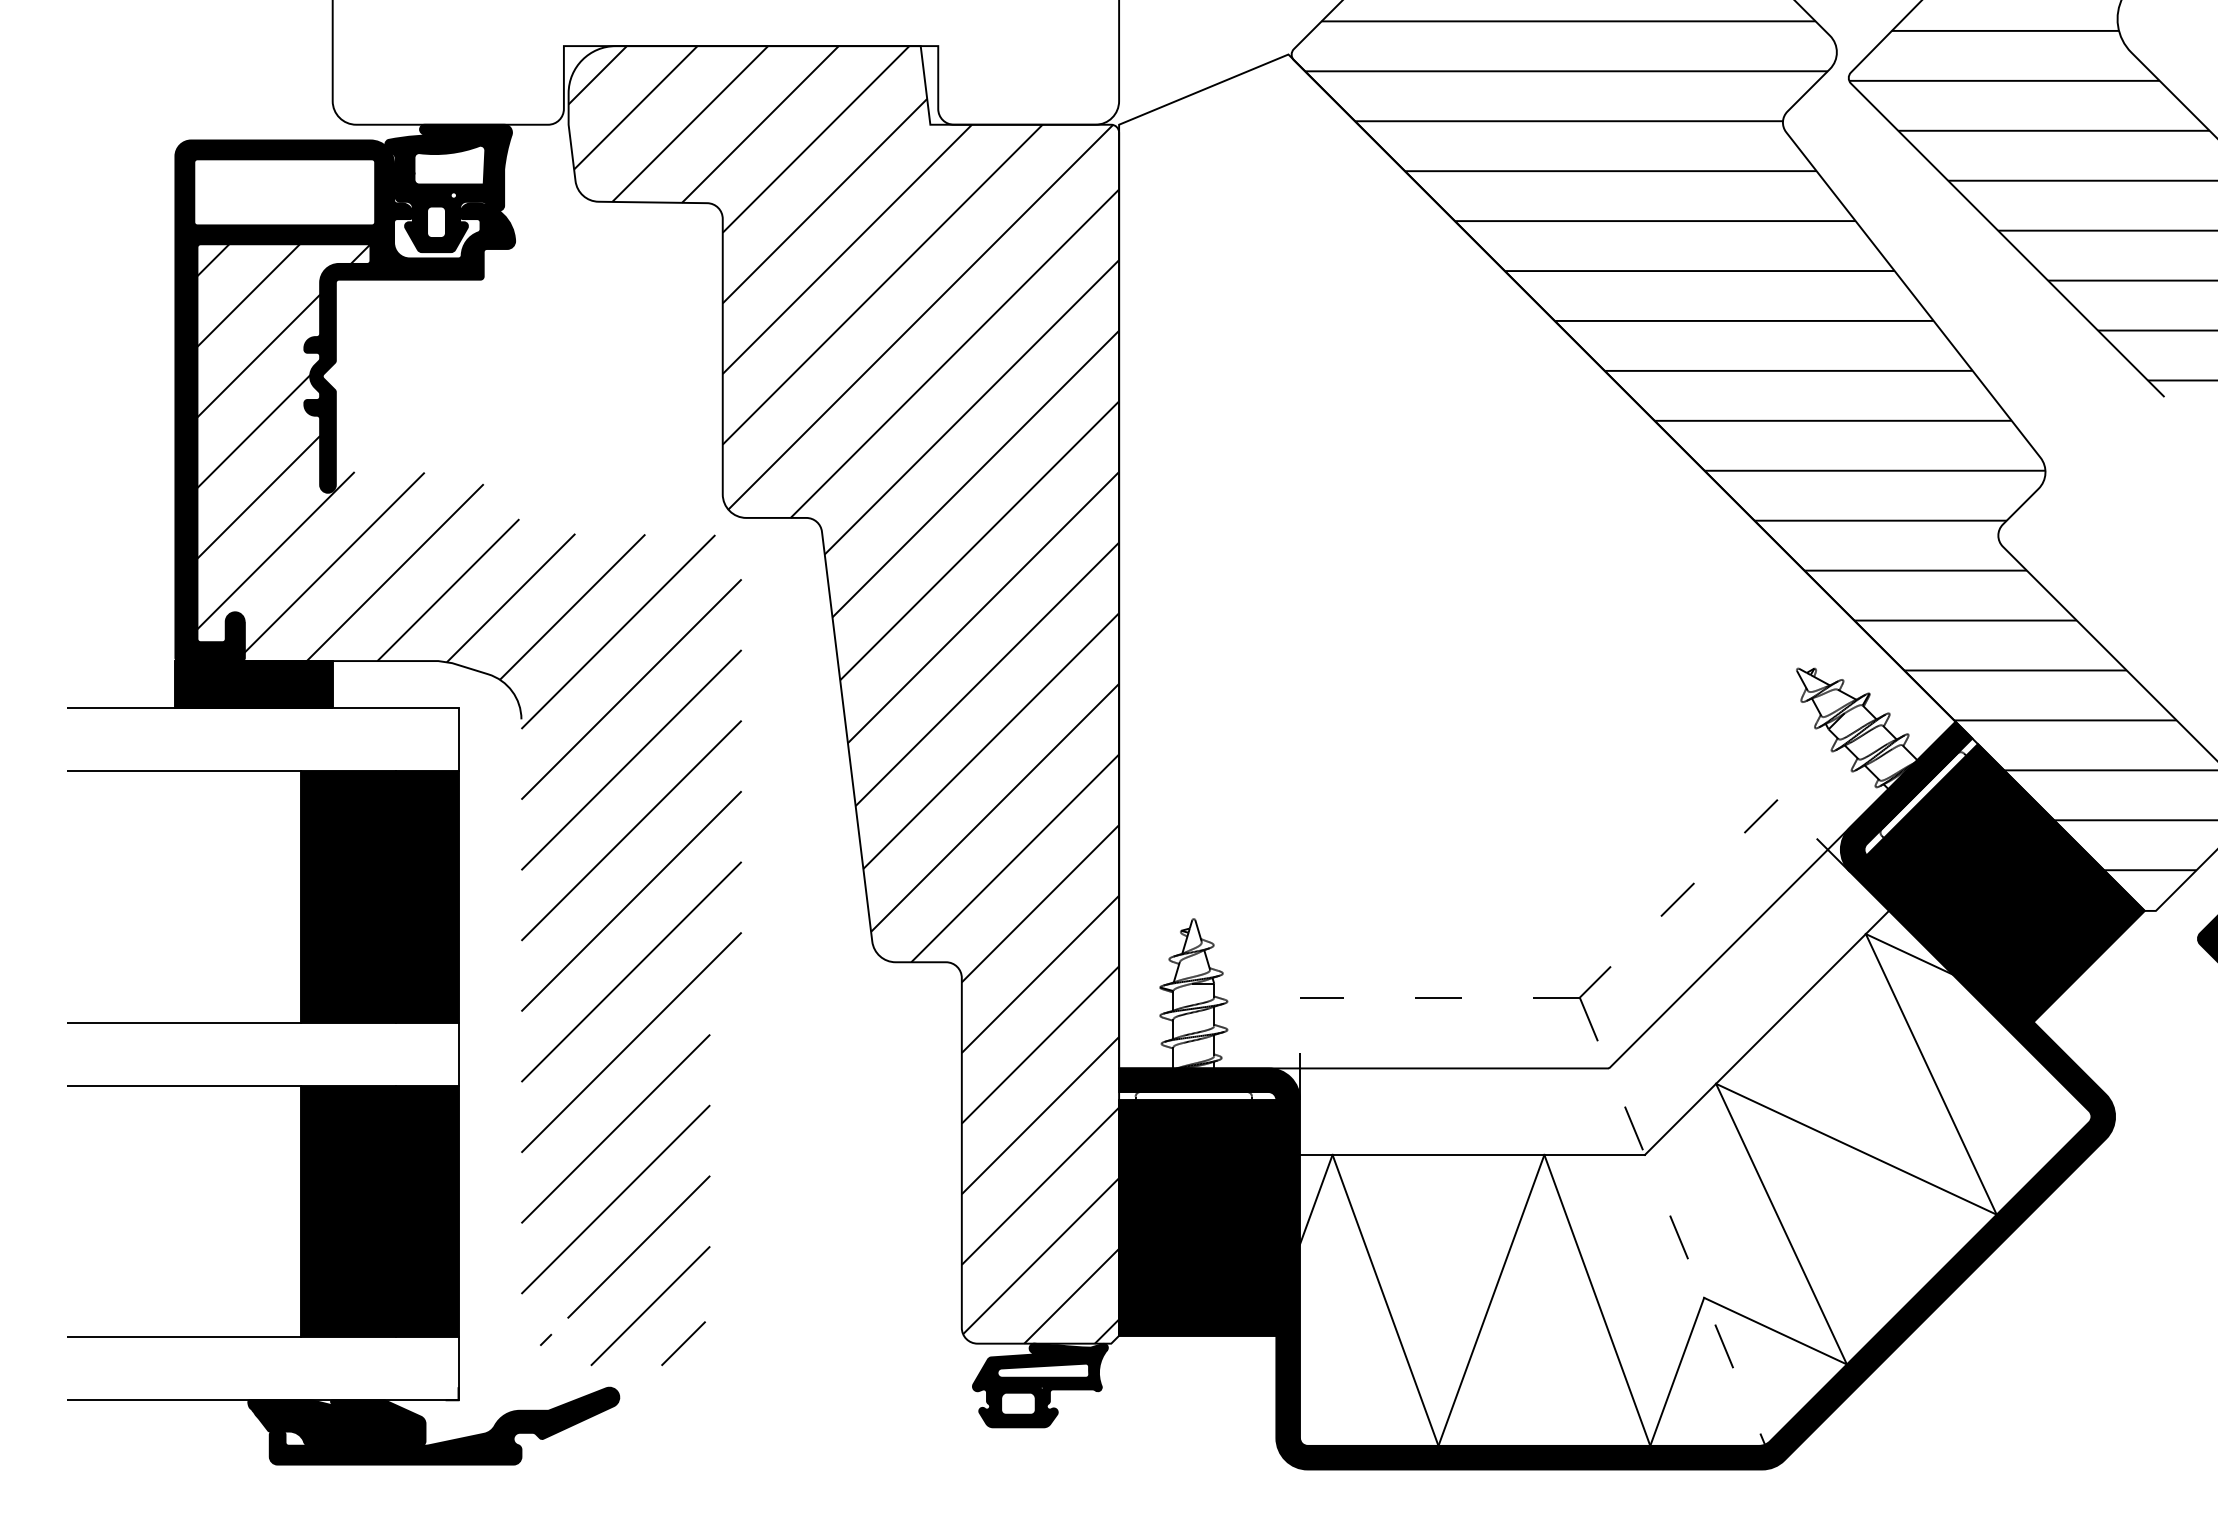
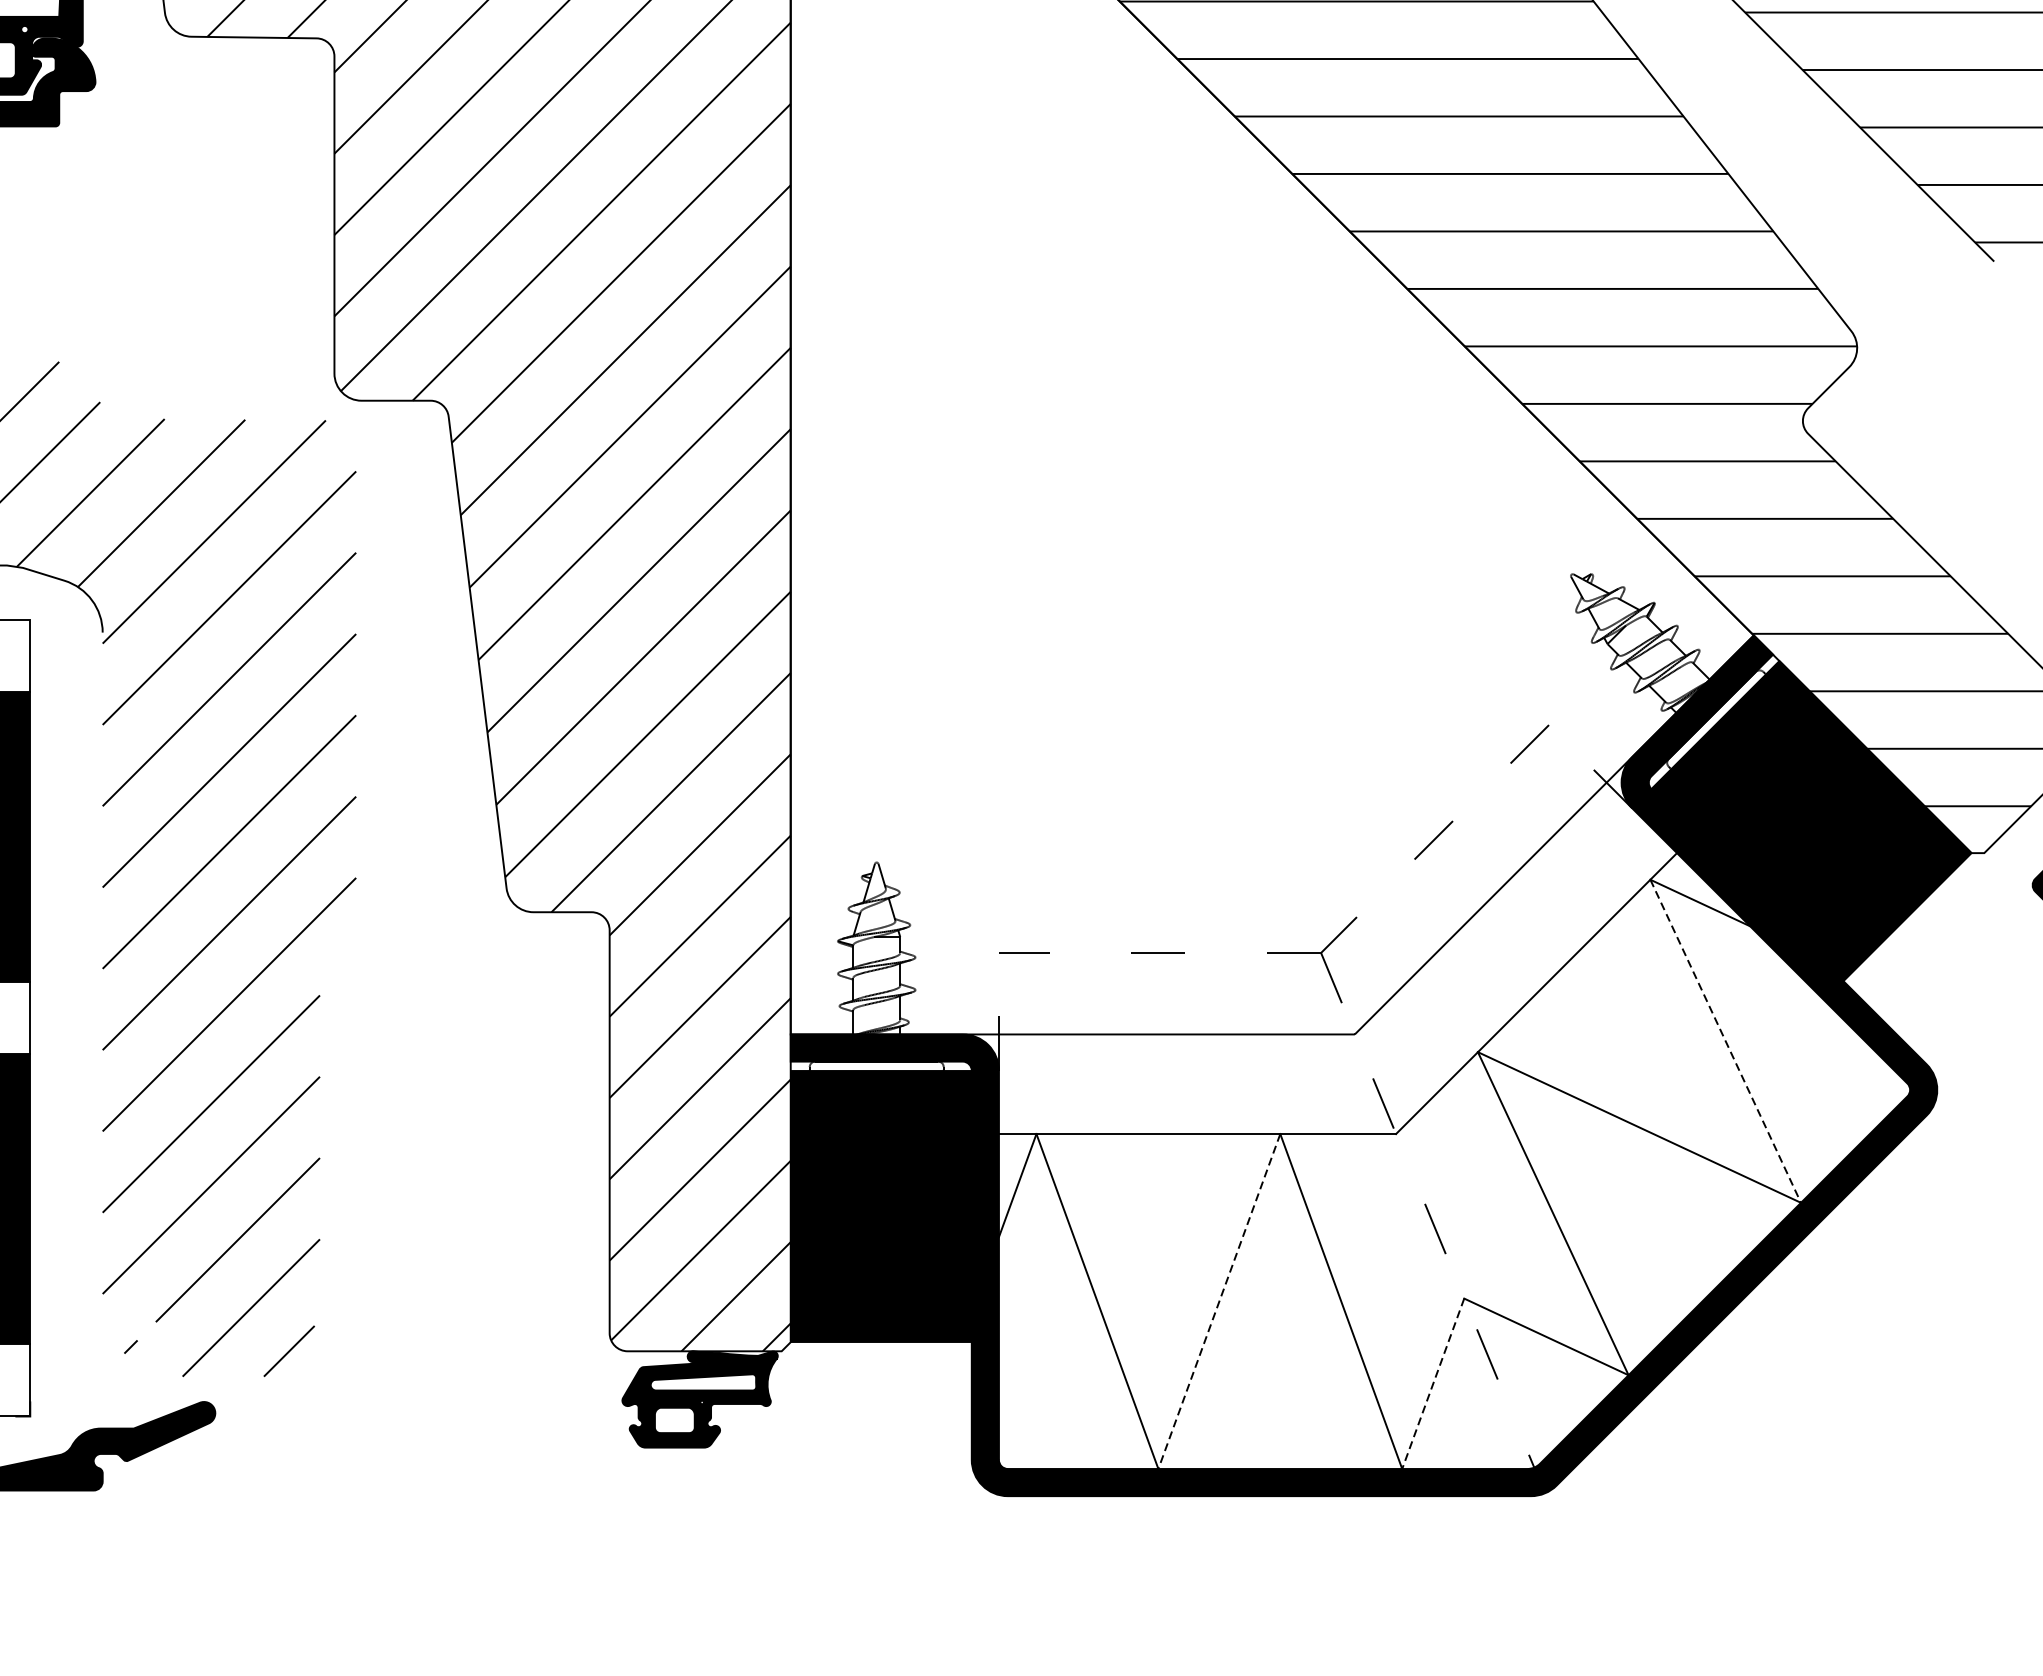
line: (1931, 1074) -> (1725, 1041), solid -> dashed
line: (1491, 1300) -> (1219, 1301), solid -> dashed
line: (1677, 1371) -> (1433, 1383), solid -> dashed

